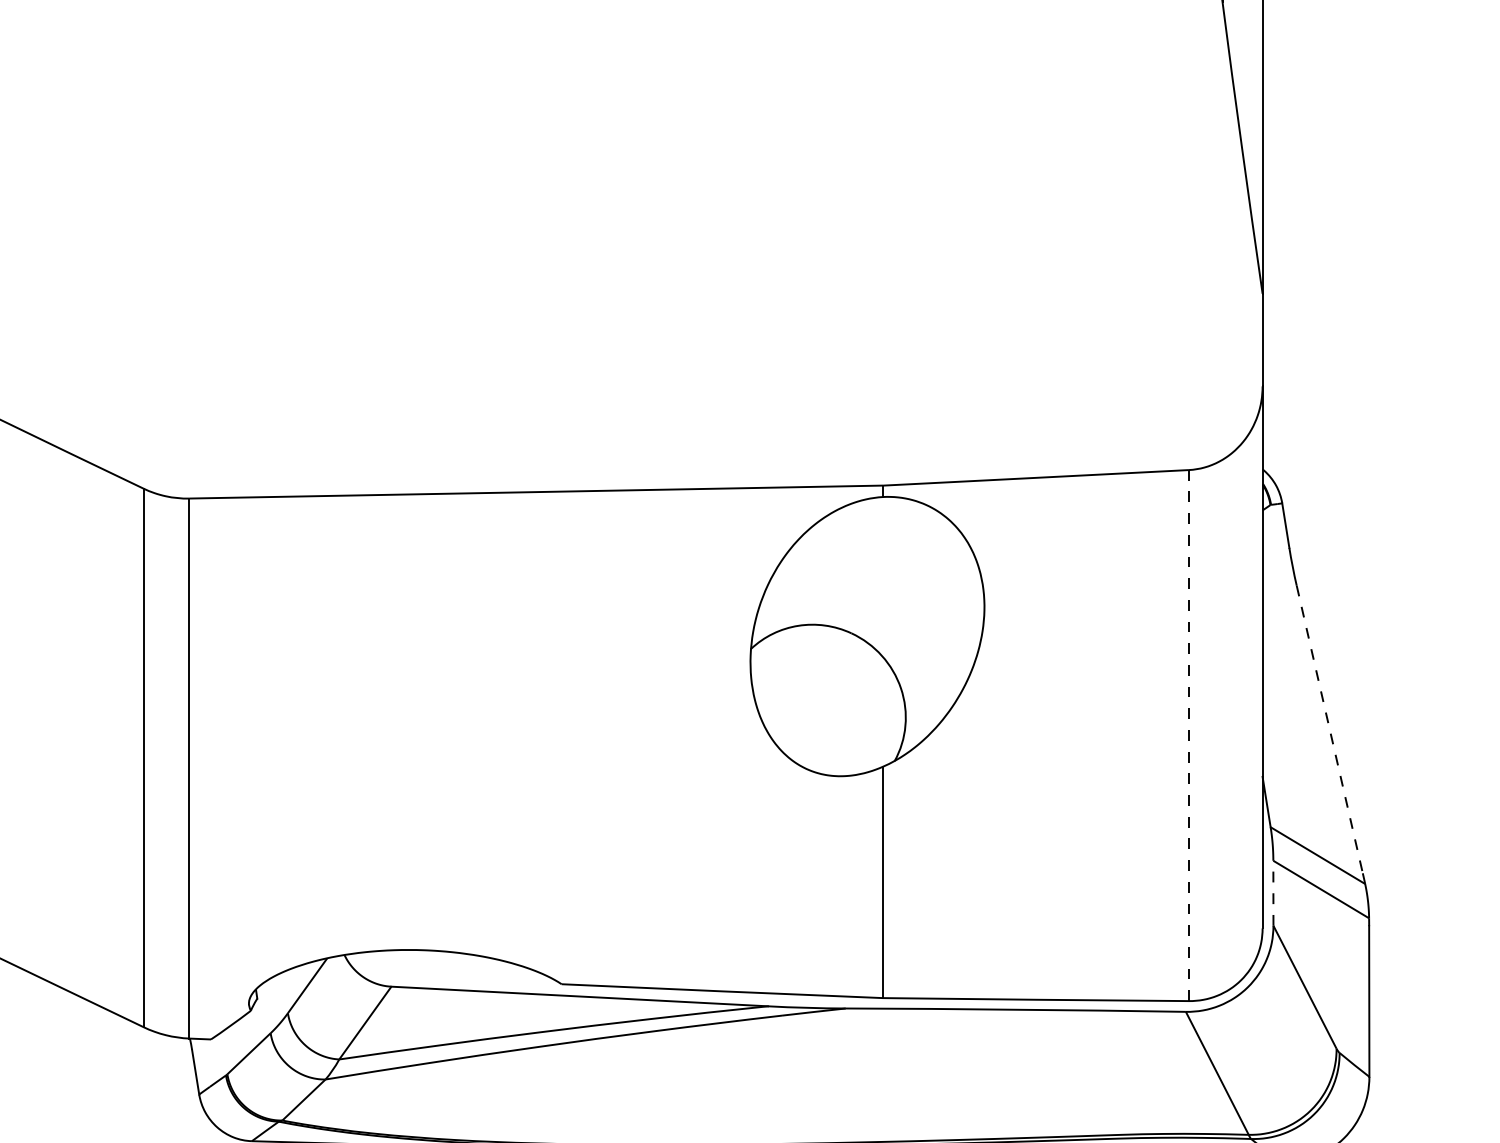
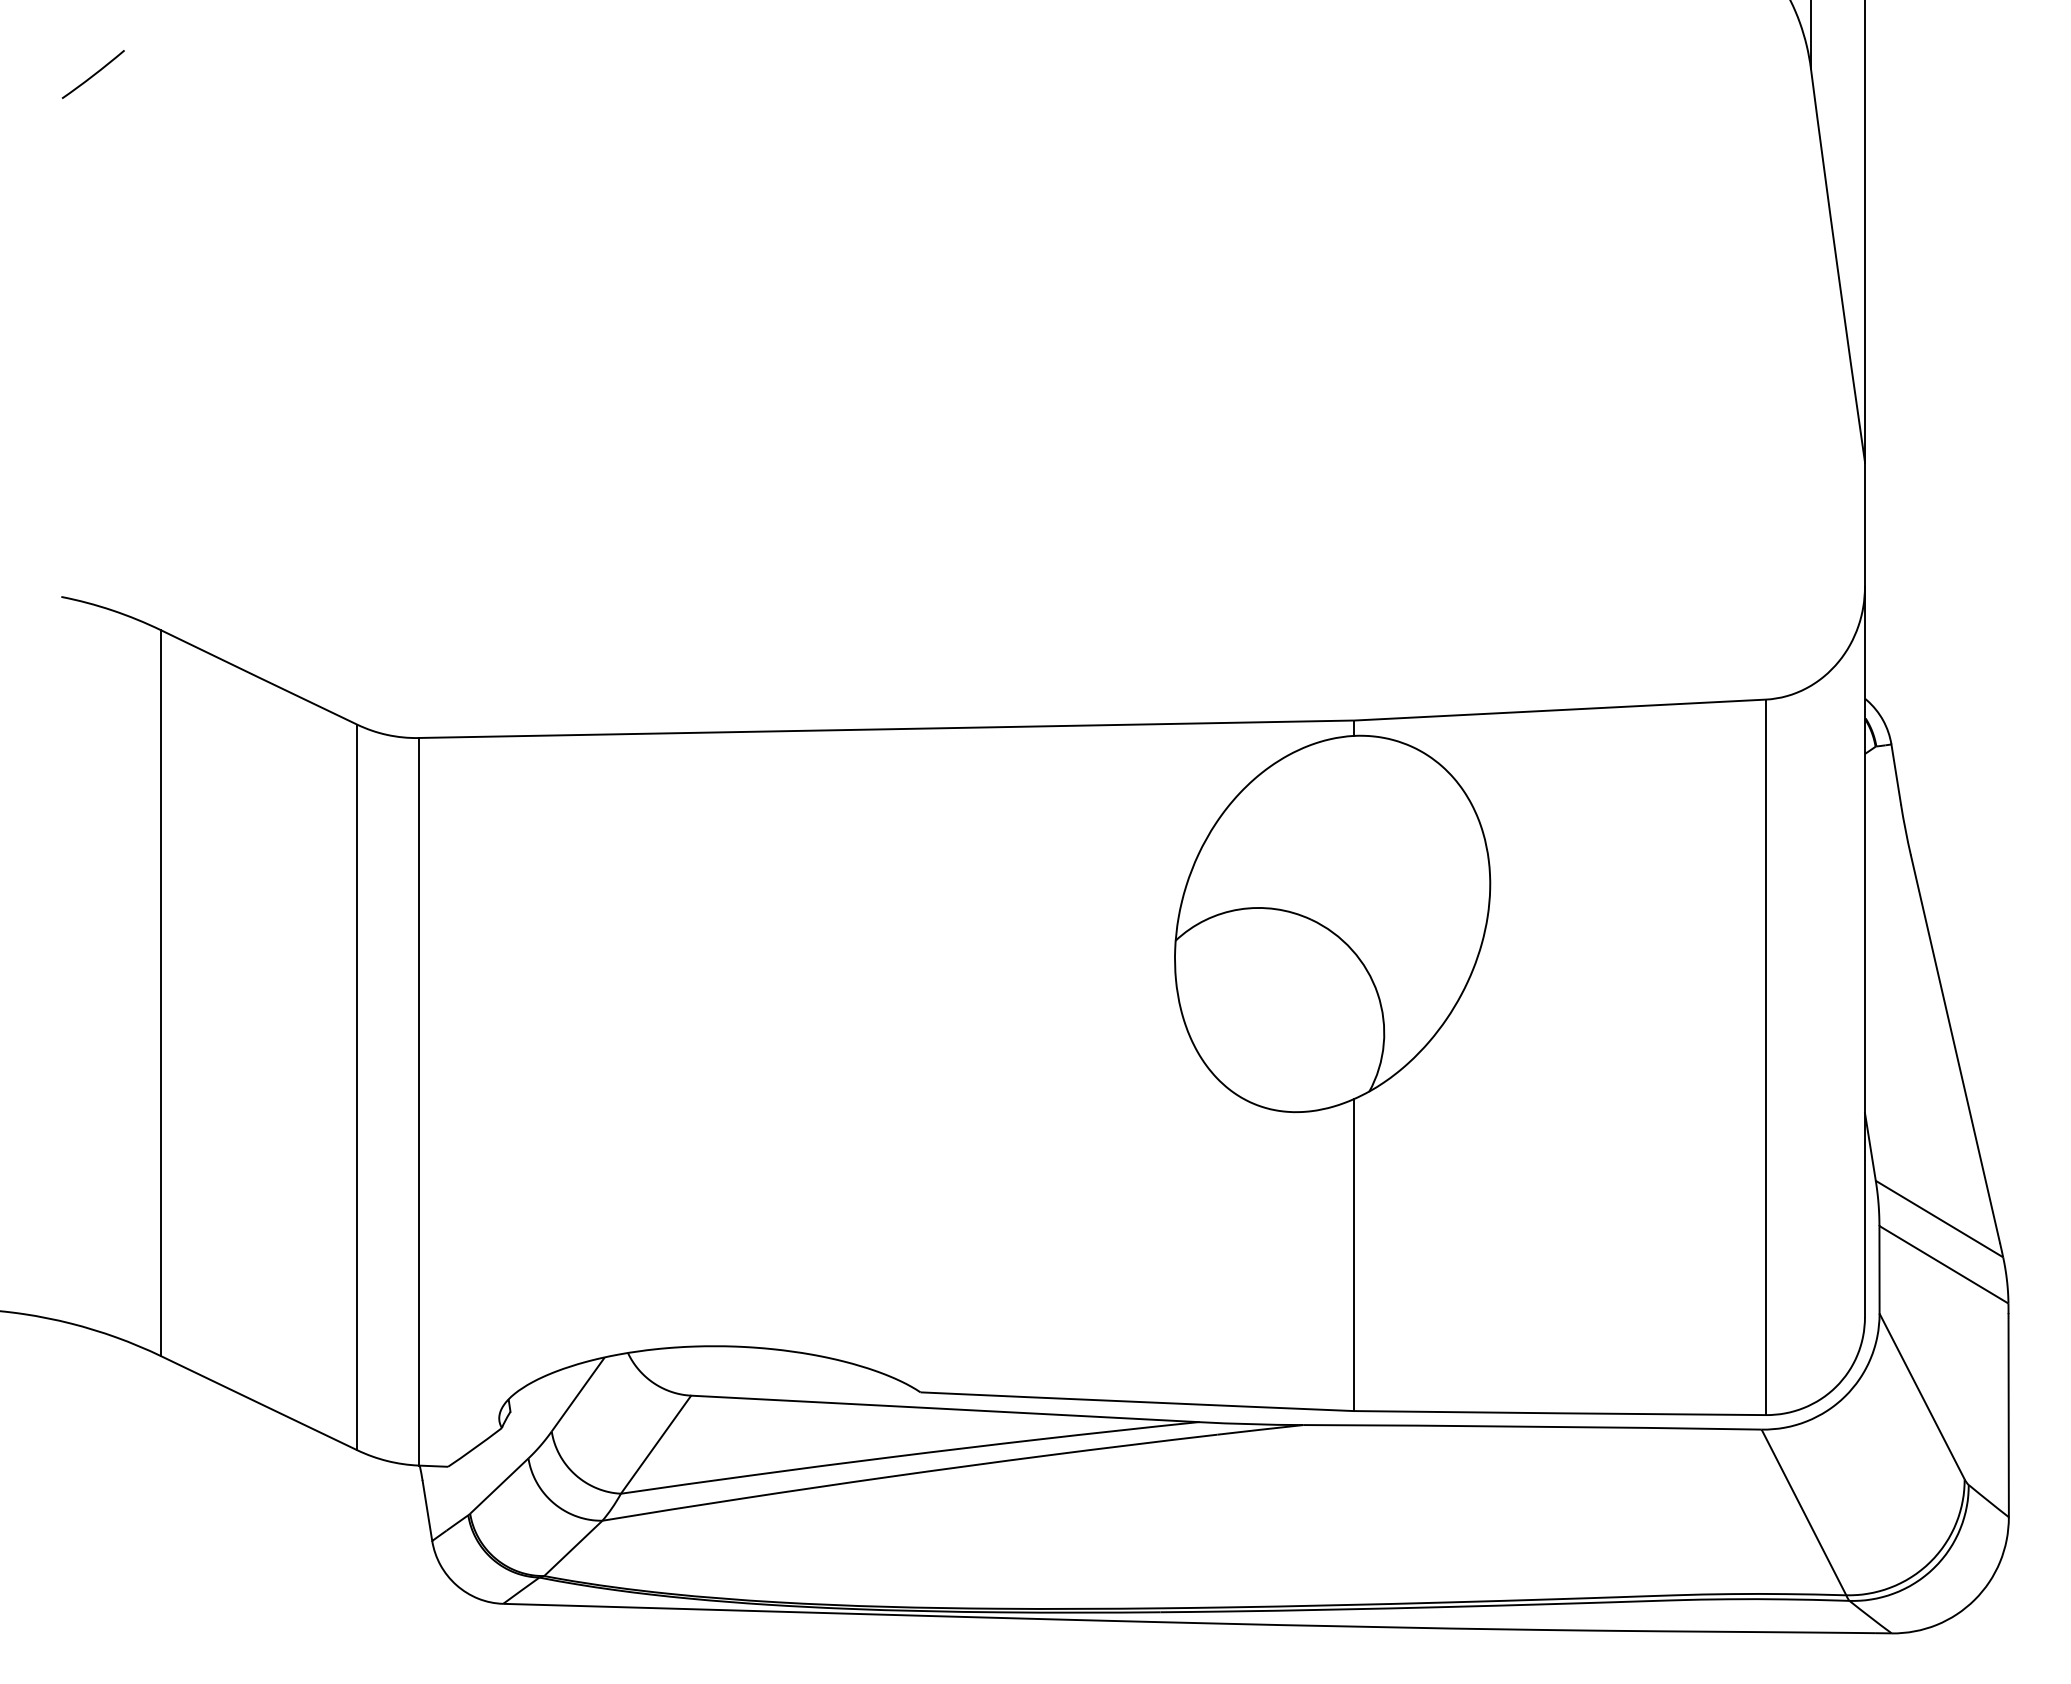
line: (1329, 729) -> (1955, 1049), dashed -> solid
line: (1188, 735) -> (1765, 1057), dashed -> solid
line: (1273, 893) -> (1879, 1269), dashed -> solid

